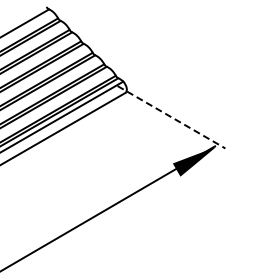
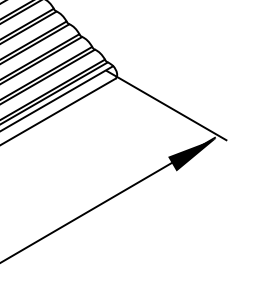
line: (171, 117) -> (166, 105), dashed -> solid

